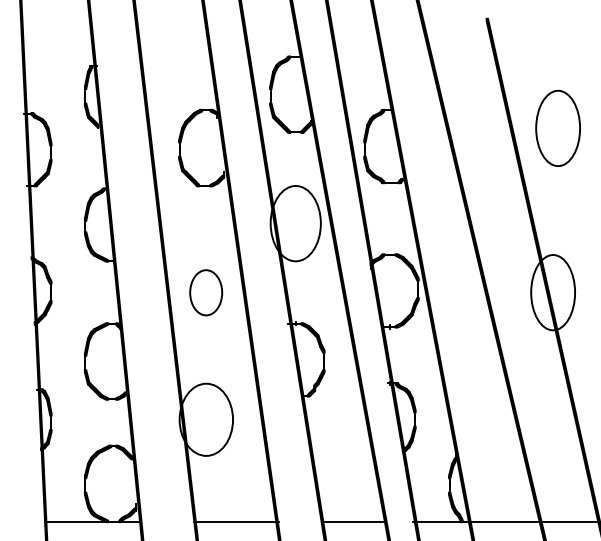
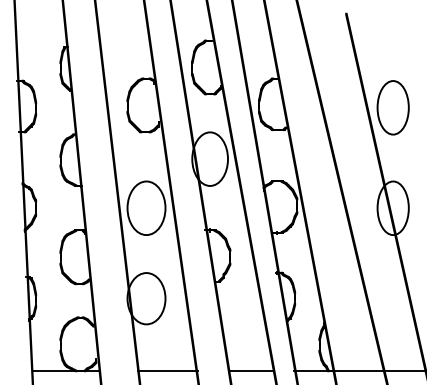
part: (557, 127) -> (392, 107), moved
part: (205, 292) -> (145, 208), size x1.67

